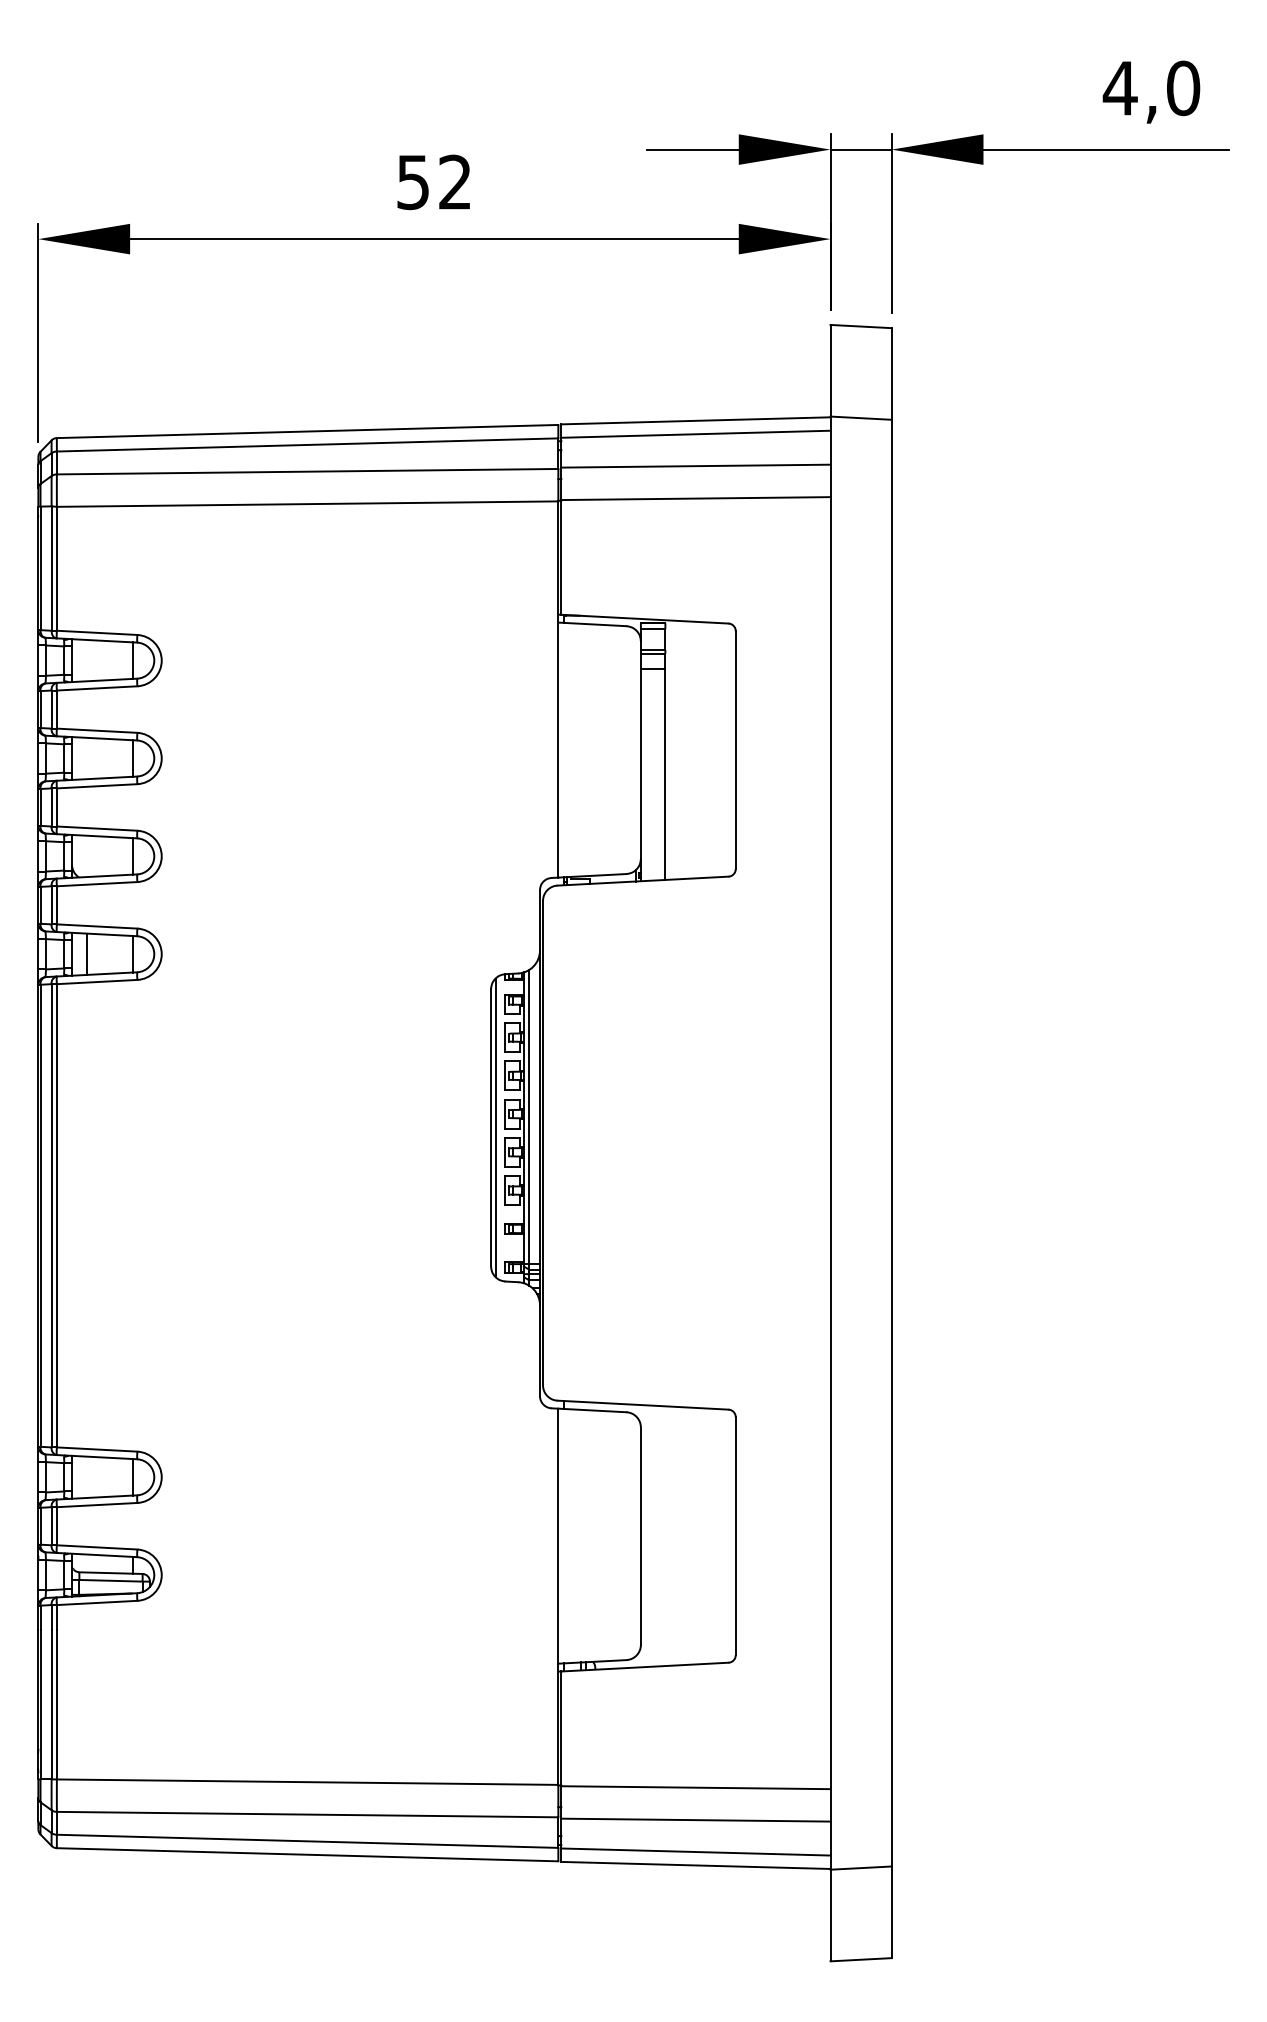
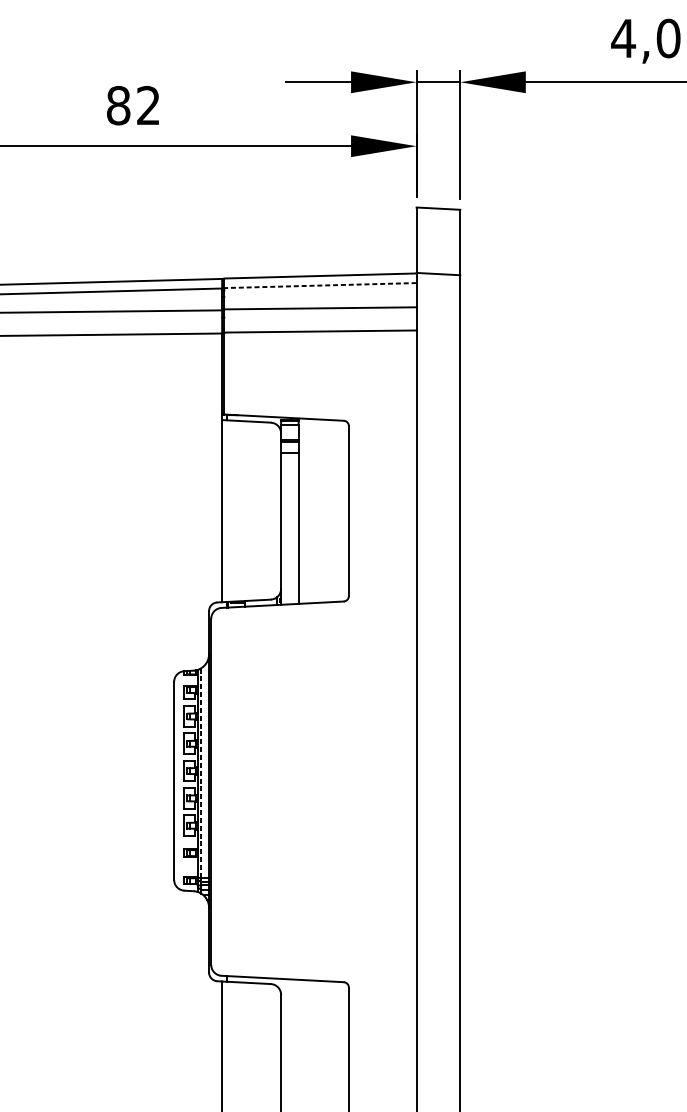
text: (413, 182) -> (118, 105), 52 -> 82
line: (695, 434) -> (320, 285), solid -> dashed
line: (529, 1116) -> (201, 772), solid -> dashed
line: (495, 1127) -> (177, 780), removed

